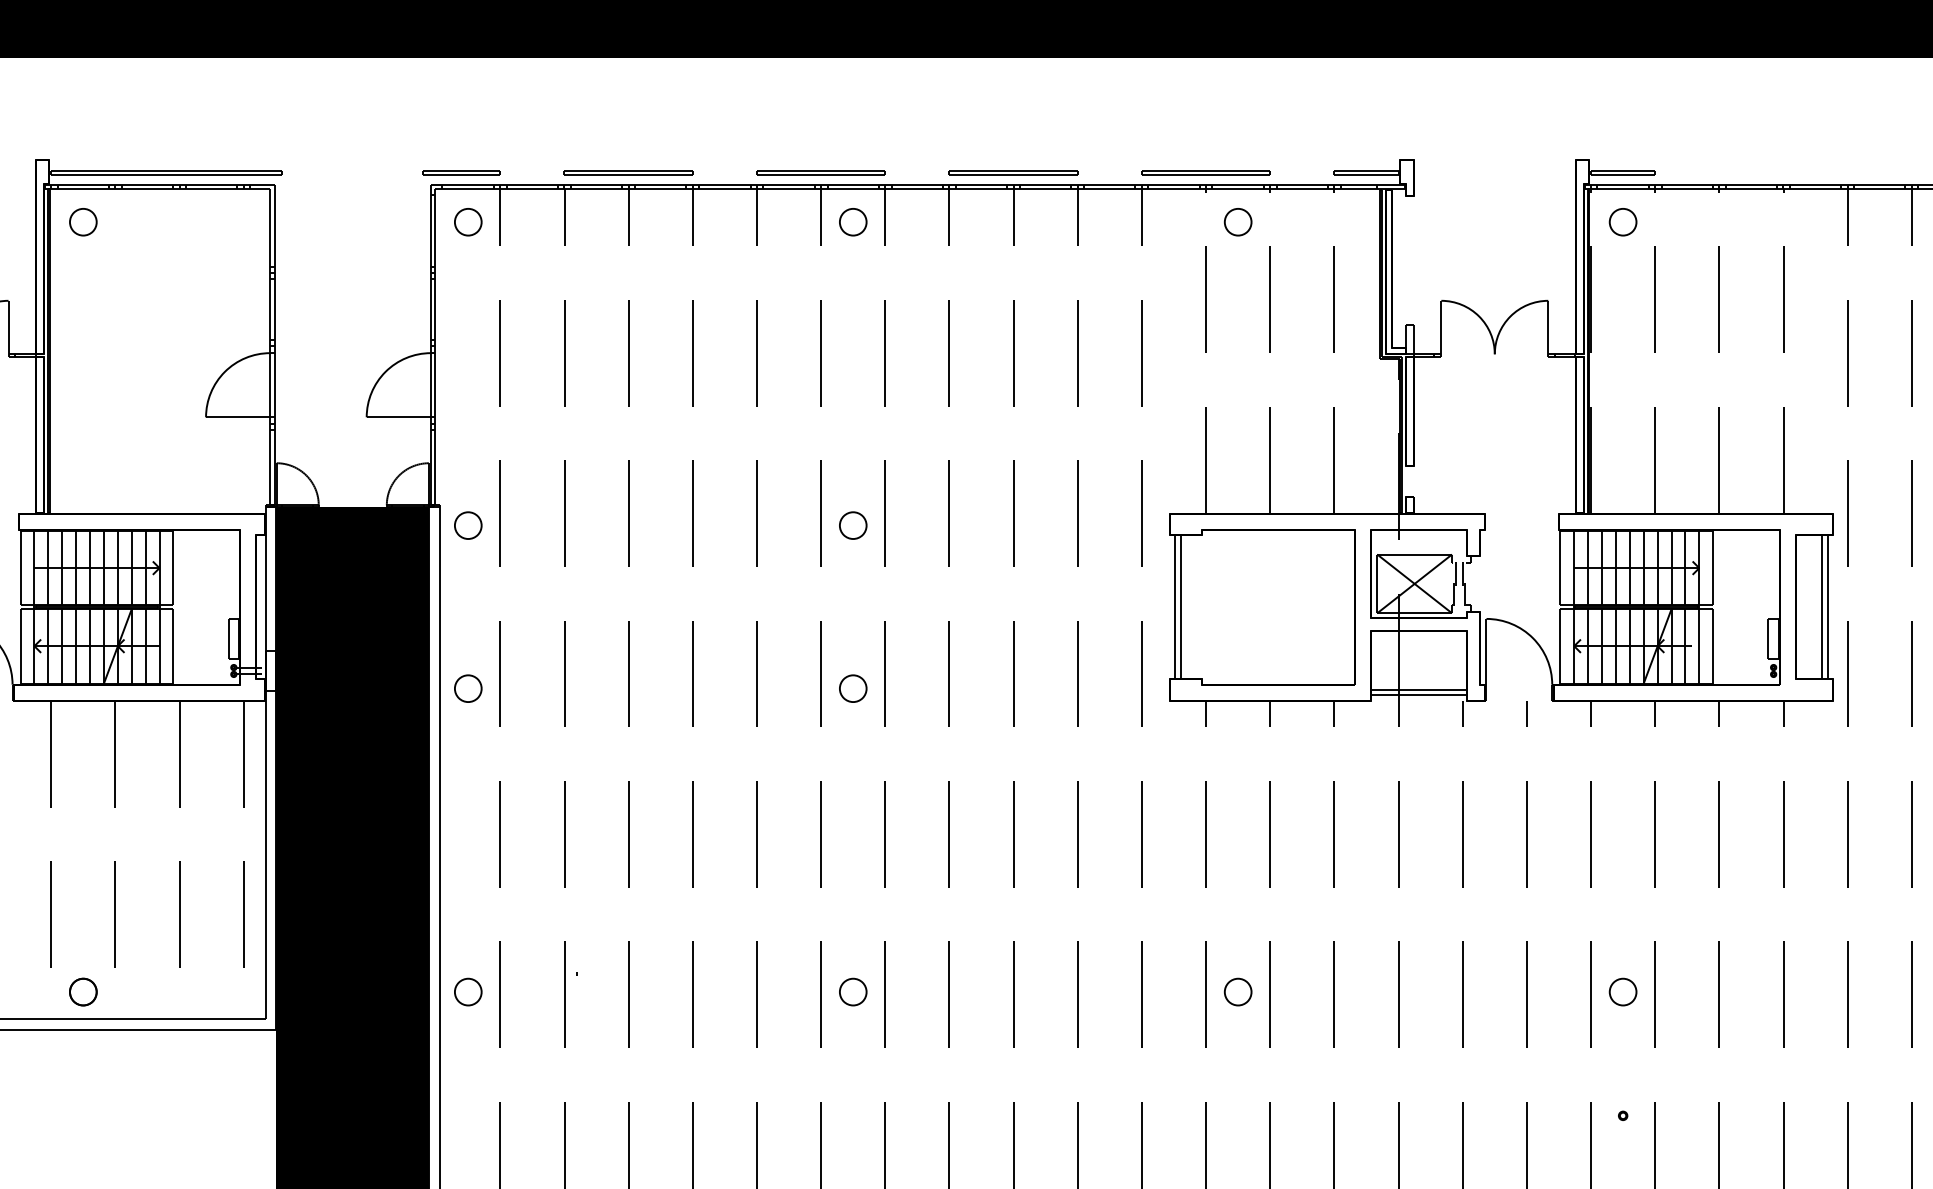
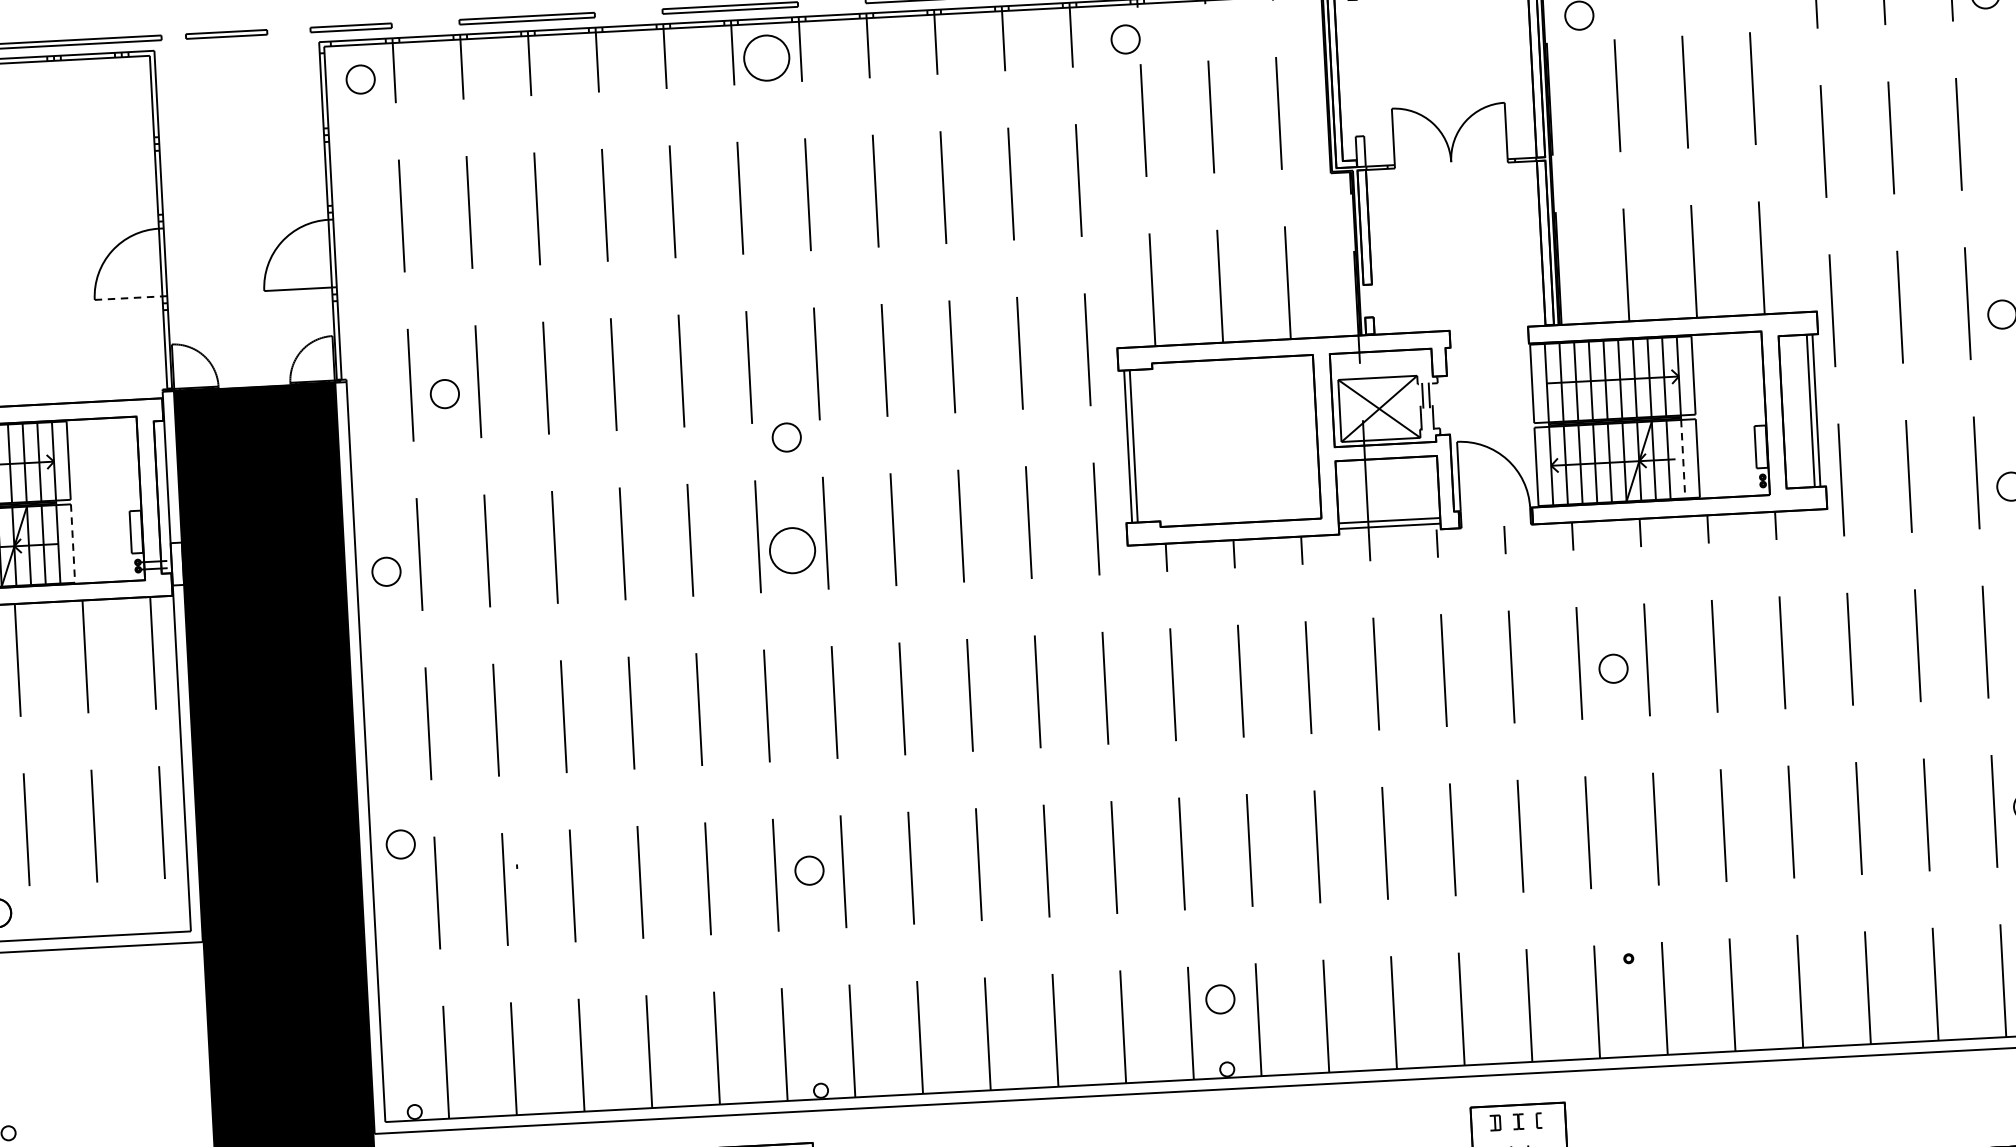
part: (343, 172) -> (226, 33), added
part: (853, 222) -> (767, 58), size x1.6
part: (1237, 222) -> (1124, 39), moved
line: (238, 417) -> (129, 298), solid -> dashed
part: (468, 525) -> (445, 393), moved
part: (853, 525) -> (787, 437), moved
line: (173, 646) -> (73, 543), solid -> dashed
line: (1699, 646) -> (1683, 459), solid -> dashed
part: (853, 688) -> (792, 550), size x1.6
part: (468, 991) -> (400, 843), moved
part: (1238, 991) -> (1220, 998), moved
part: (1622, 991) -> (1612, 668), moved

